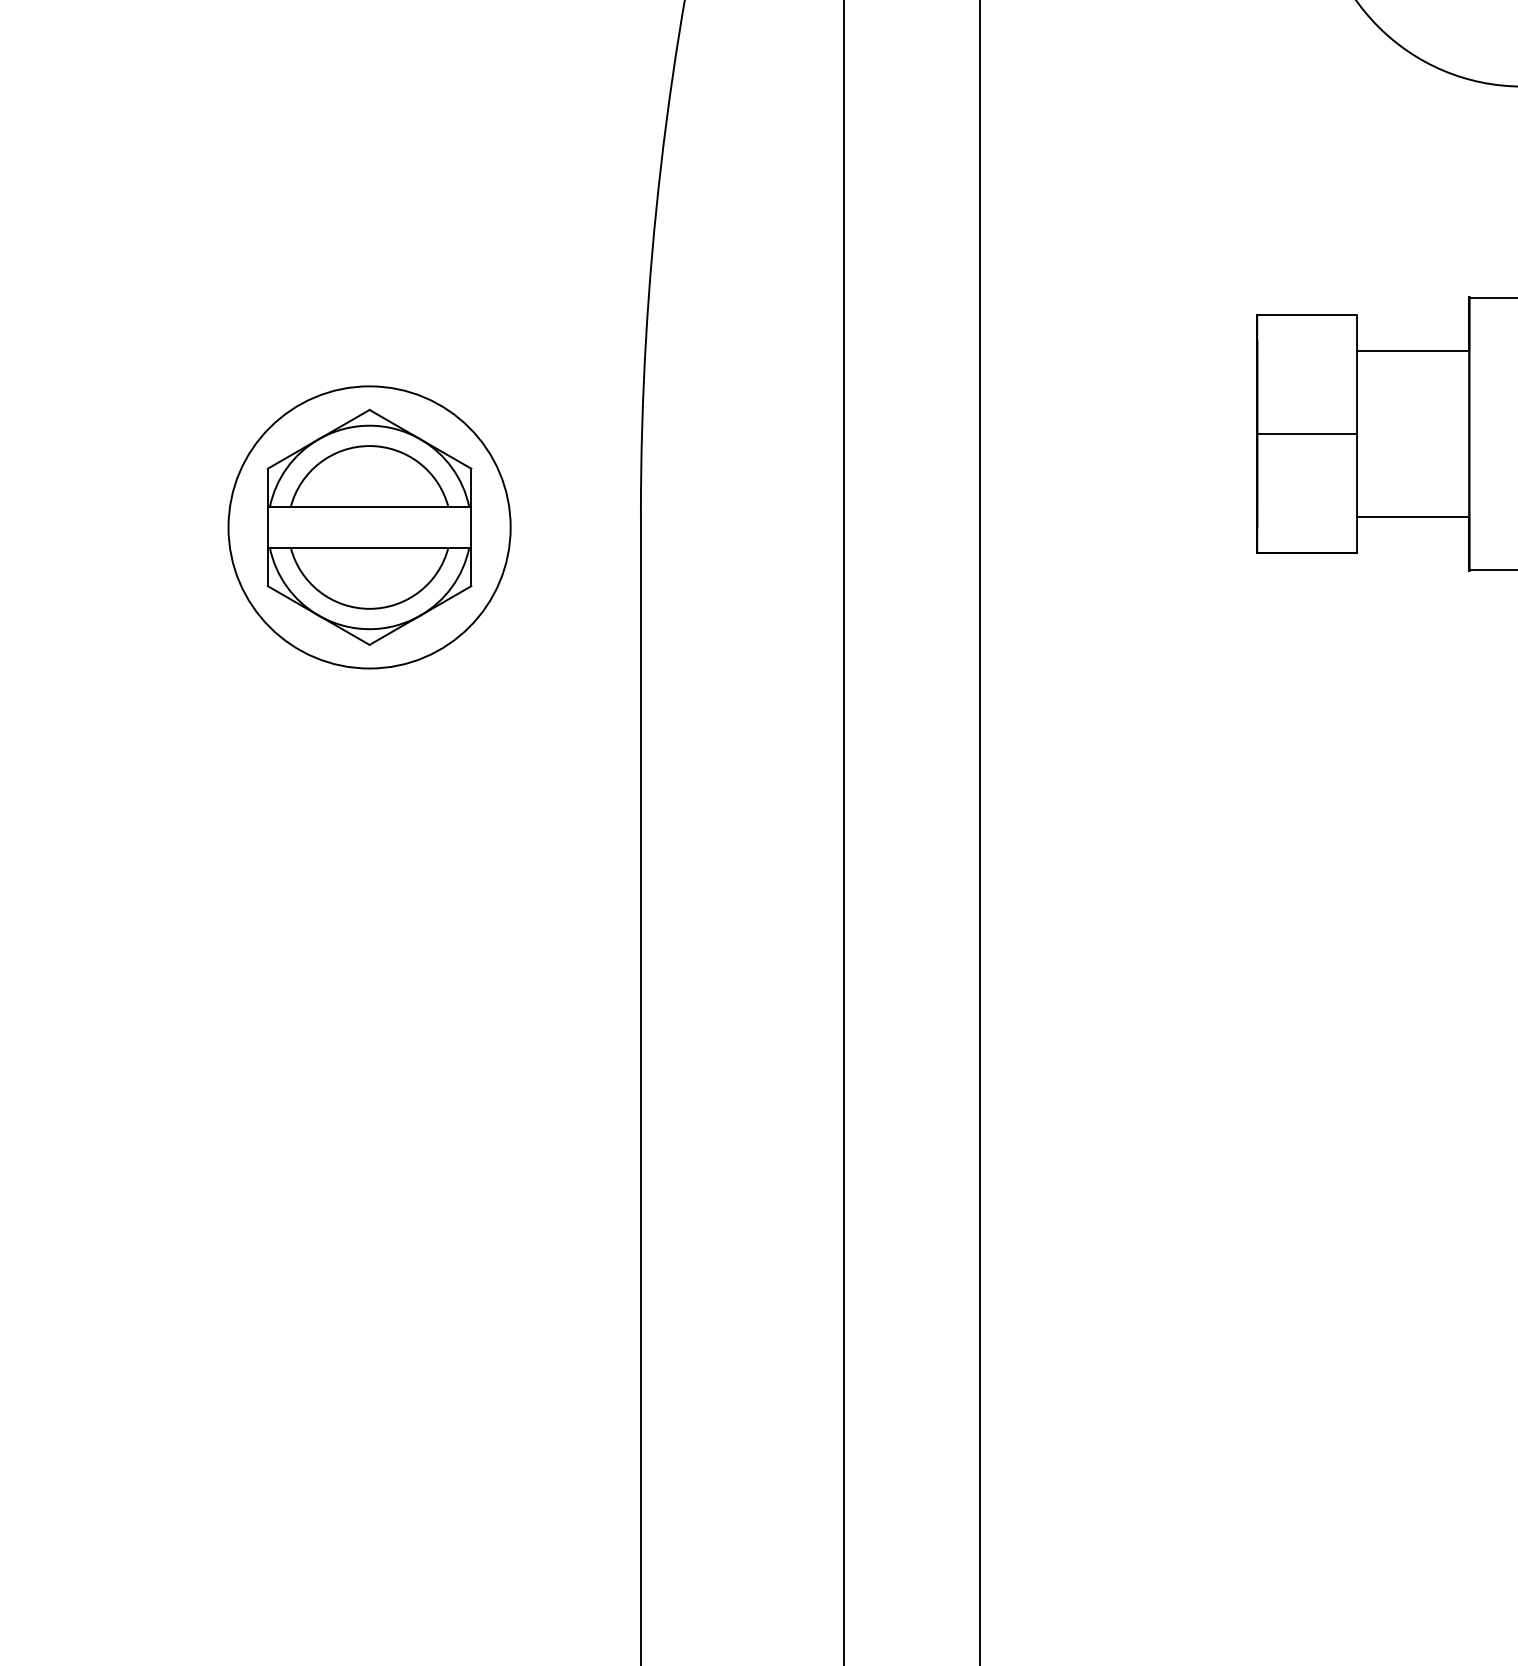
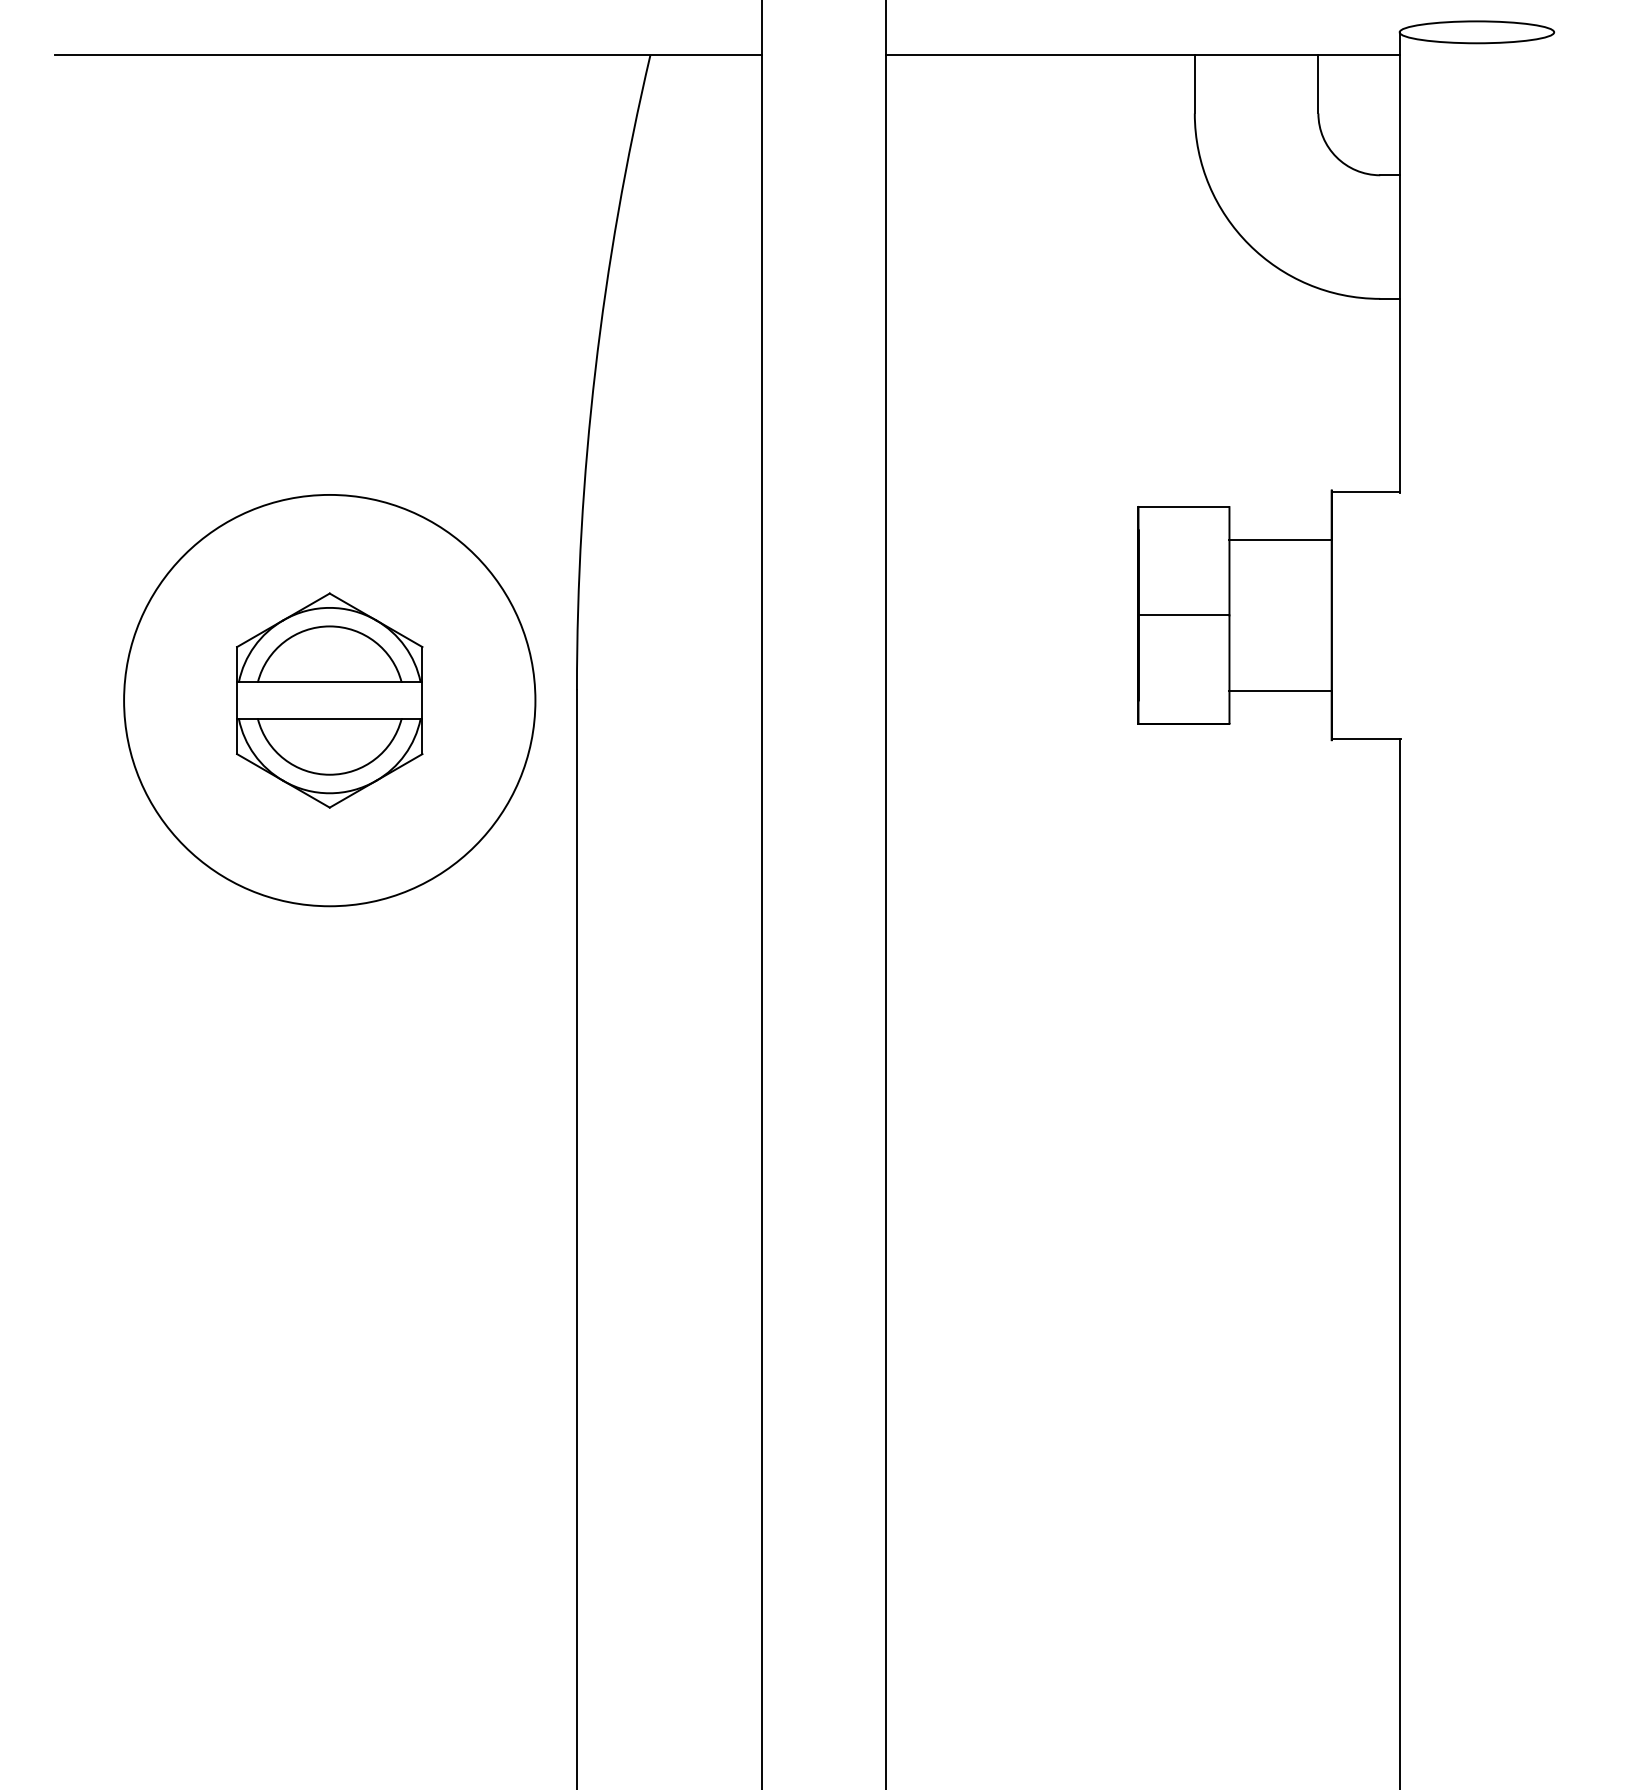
circle: (369, 527) -> (329, 700), size x1.6

